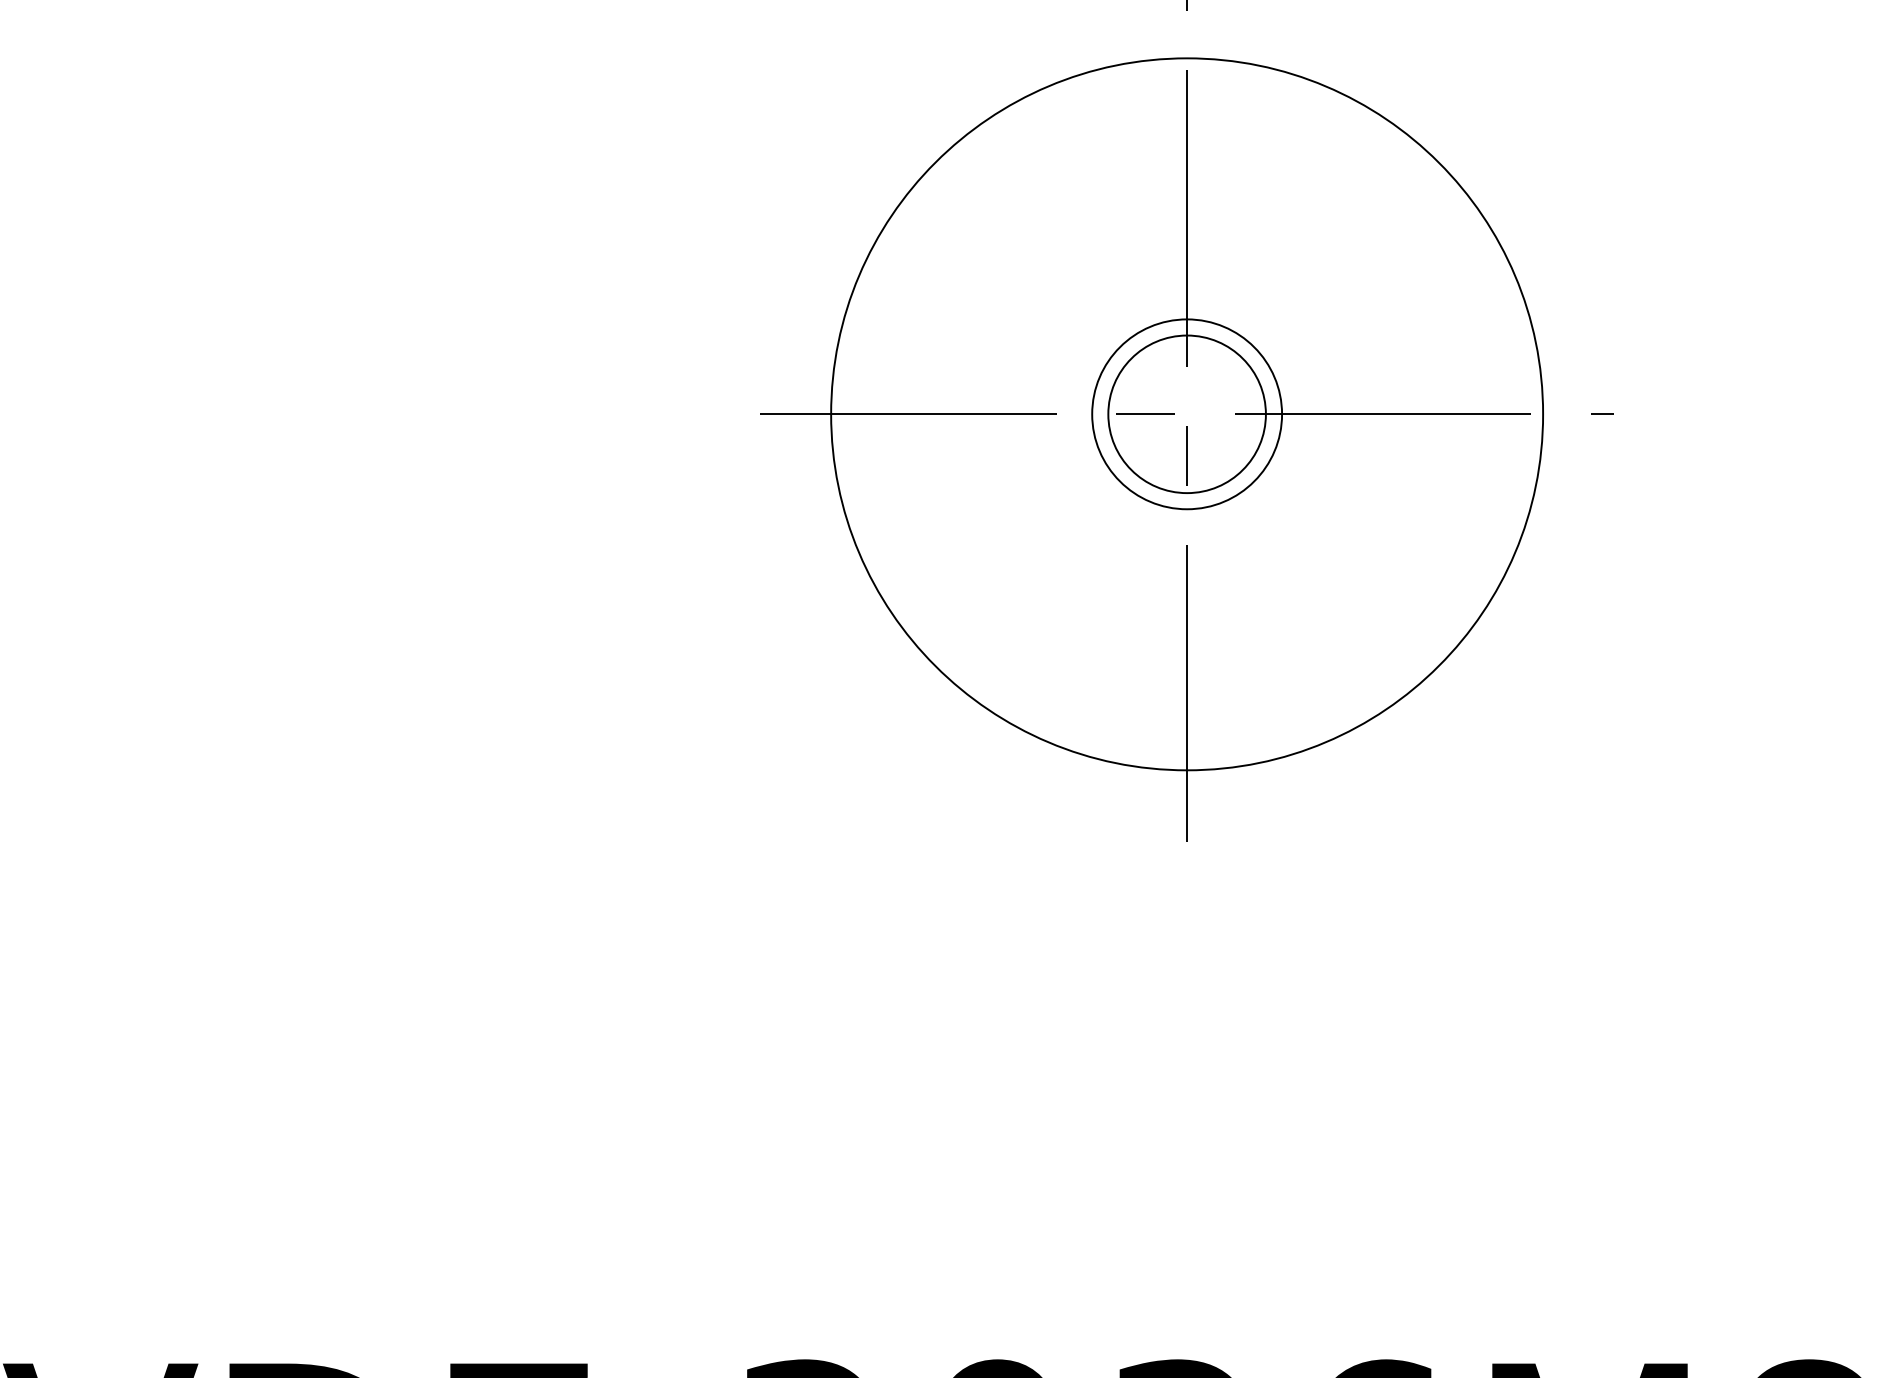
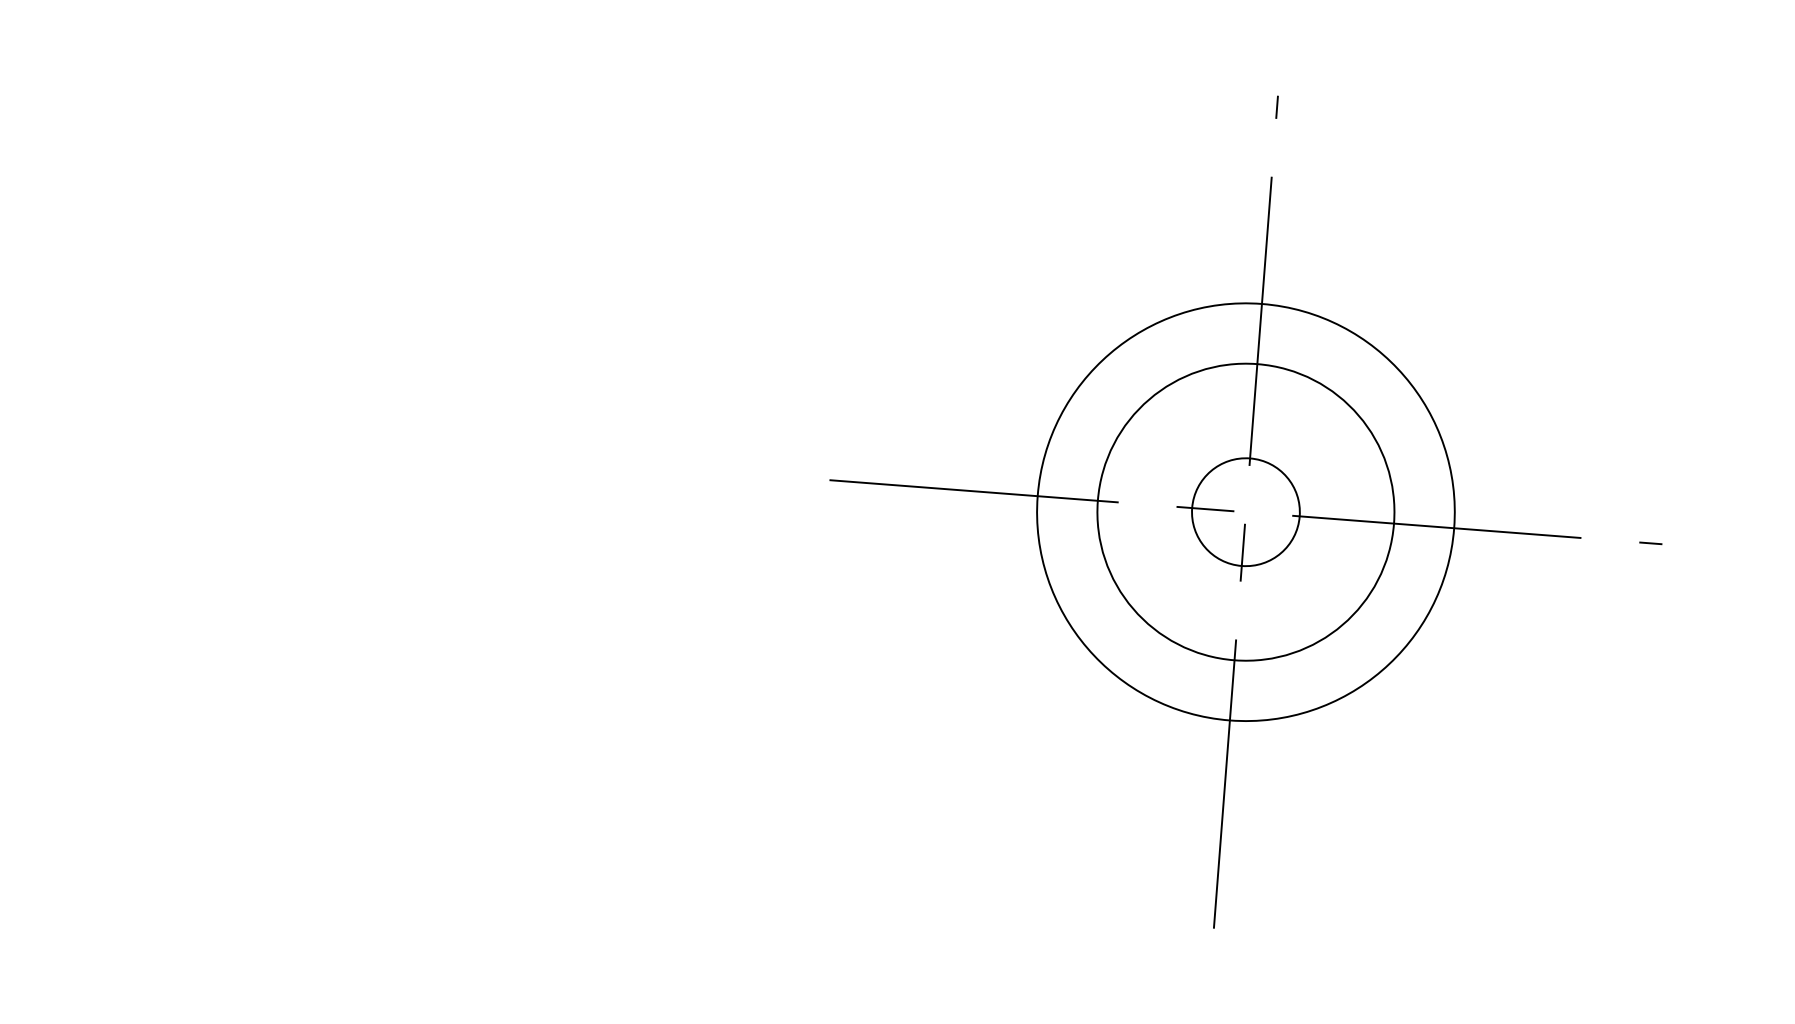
circle: (1186, 414) -> (1245, 512), size x0.7
circle: (1187, 414) -> (1246, 512), size x0.6
circle: (1187, 414) -> (1246, 512), size x1.6

